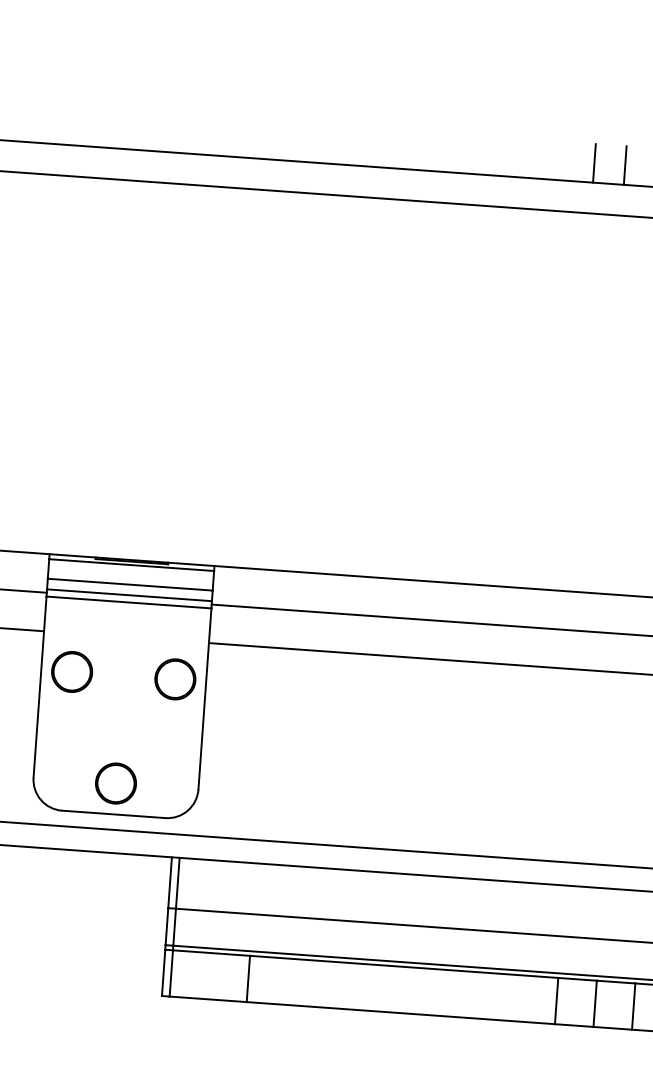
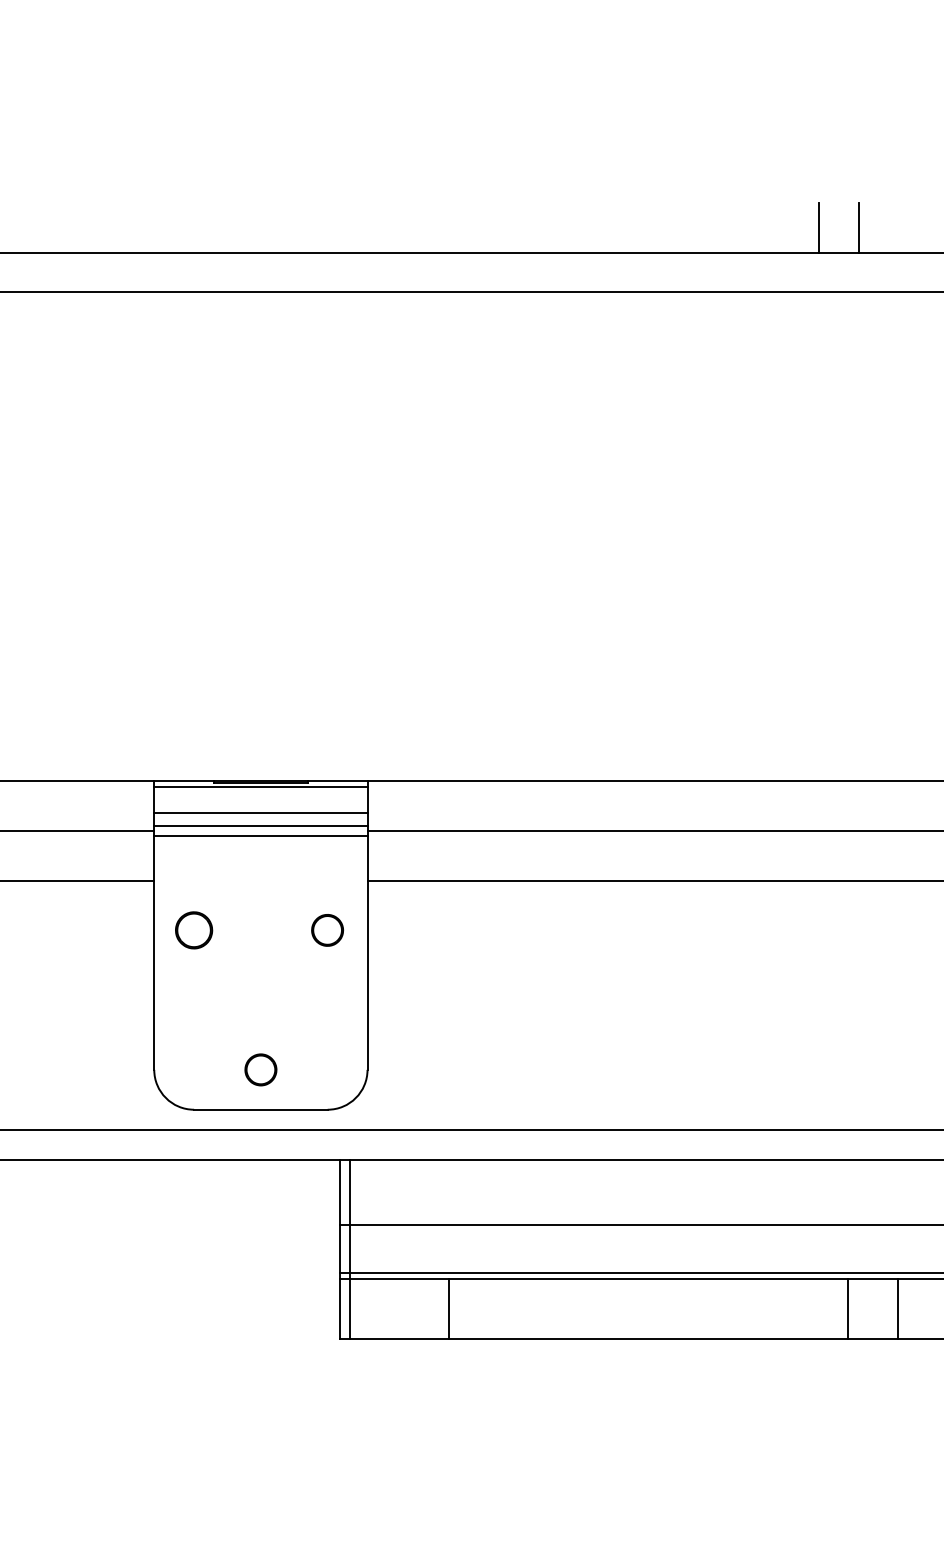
part: (71, 672) -> (193, 930), size x0.7
part: (175, 679) -> (327, 930), size x0.6
part: (115, 783) -> (260, 1069), size x0.6

